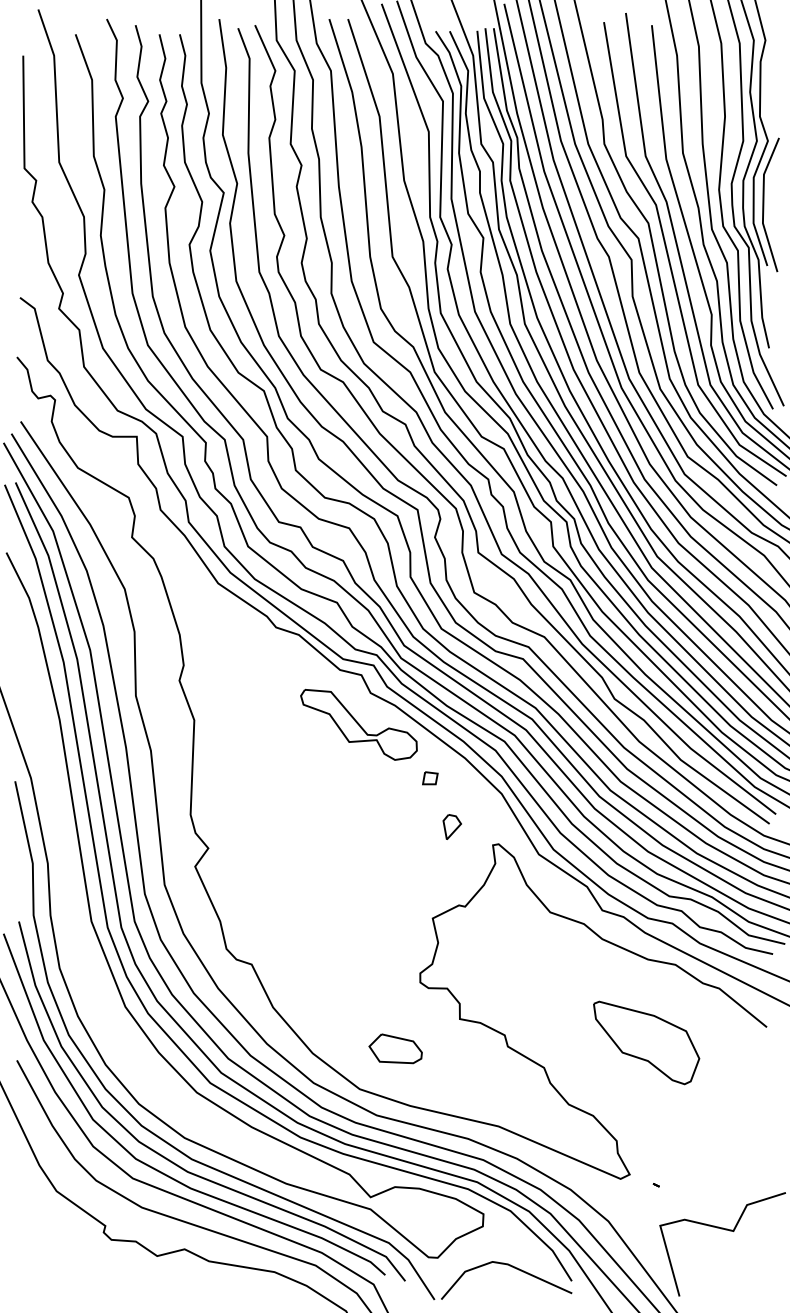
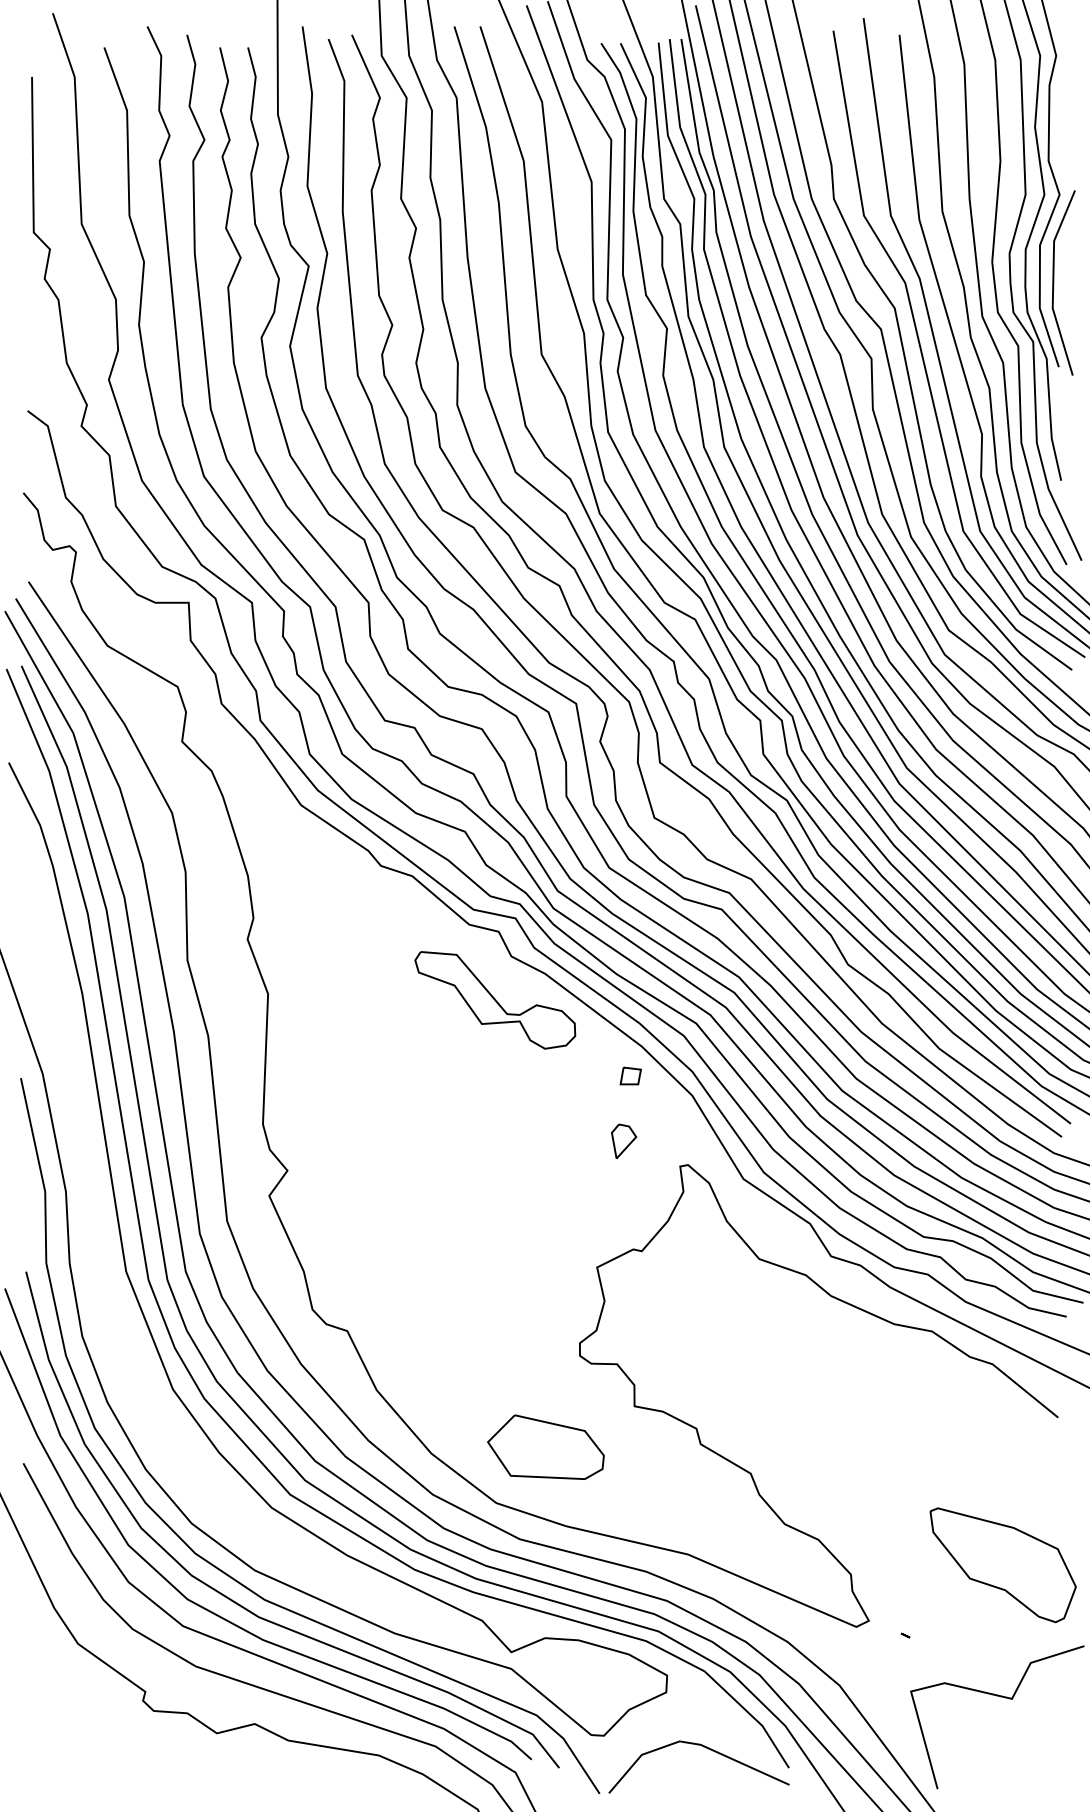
part: (430, 777) -> (630, 1075), moved
part: (646, 1043) -> (1002, 1565), moved
part: (395, 1048) -> (545, 1447), size x1.6

